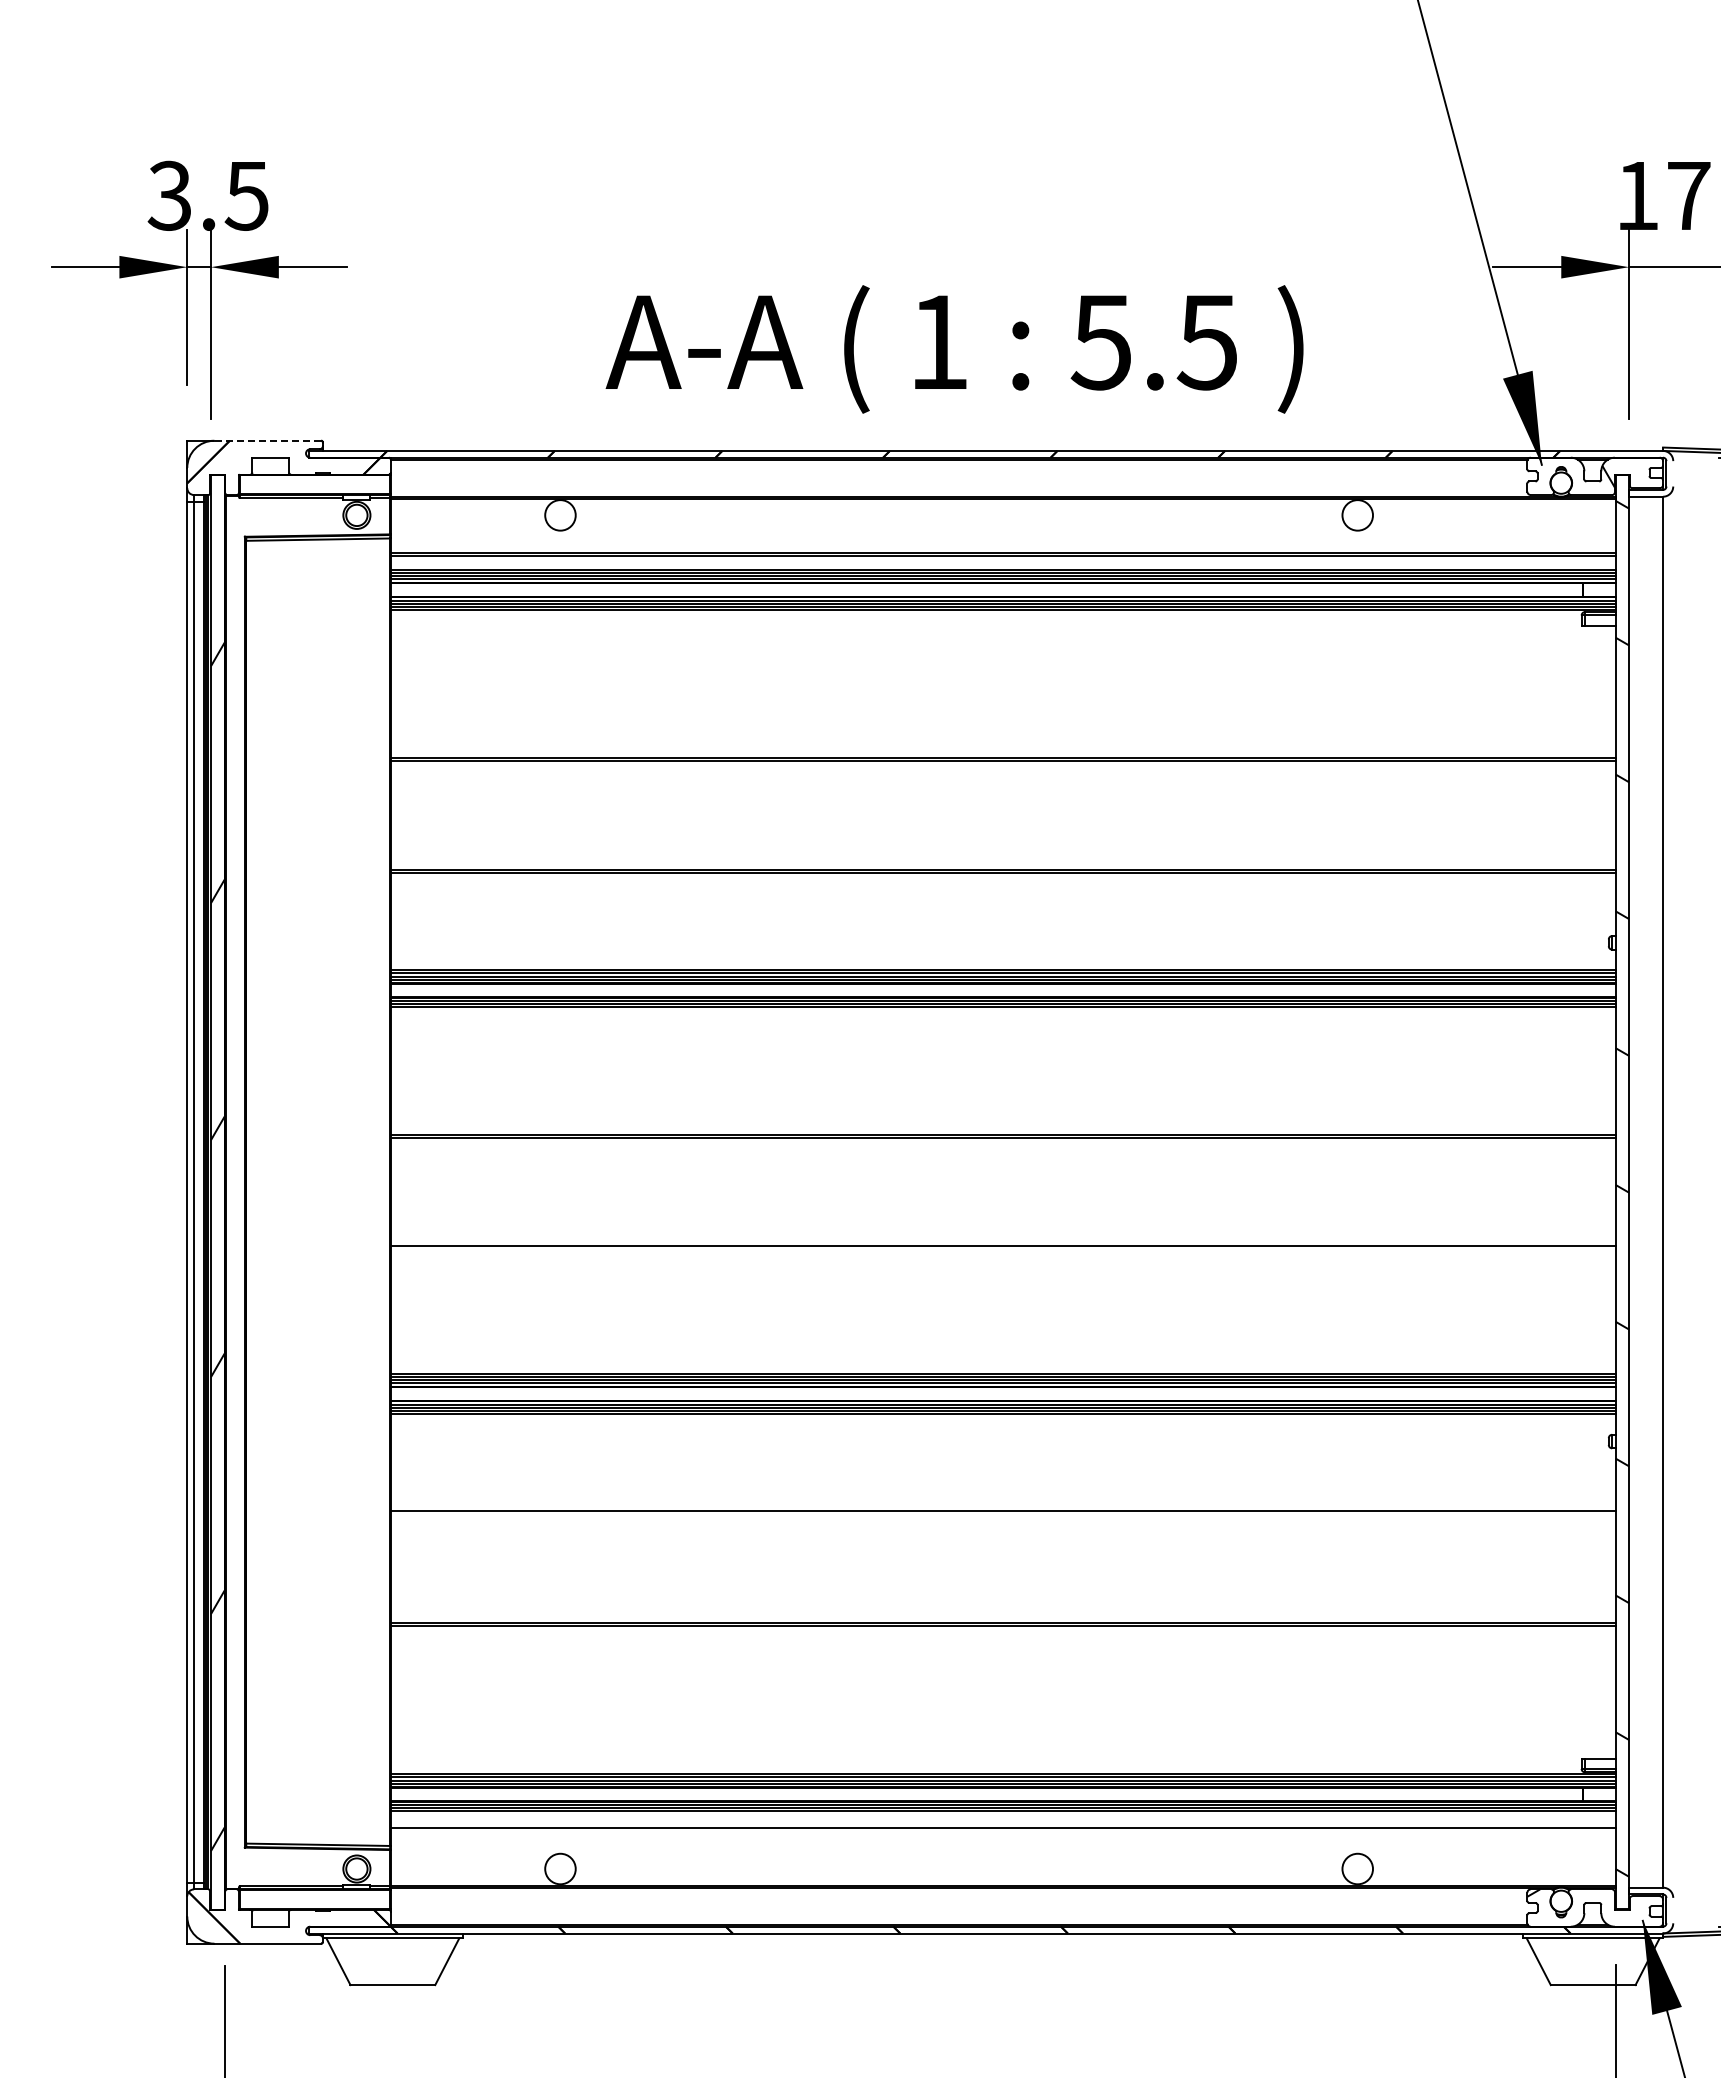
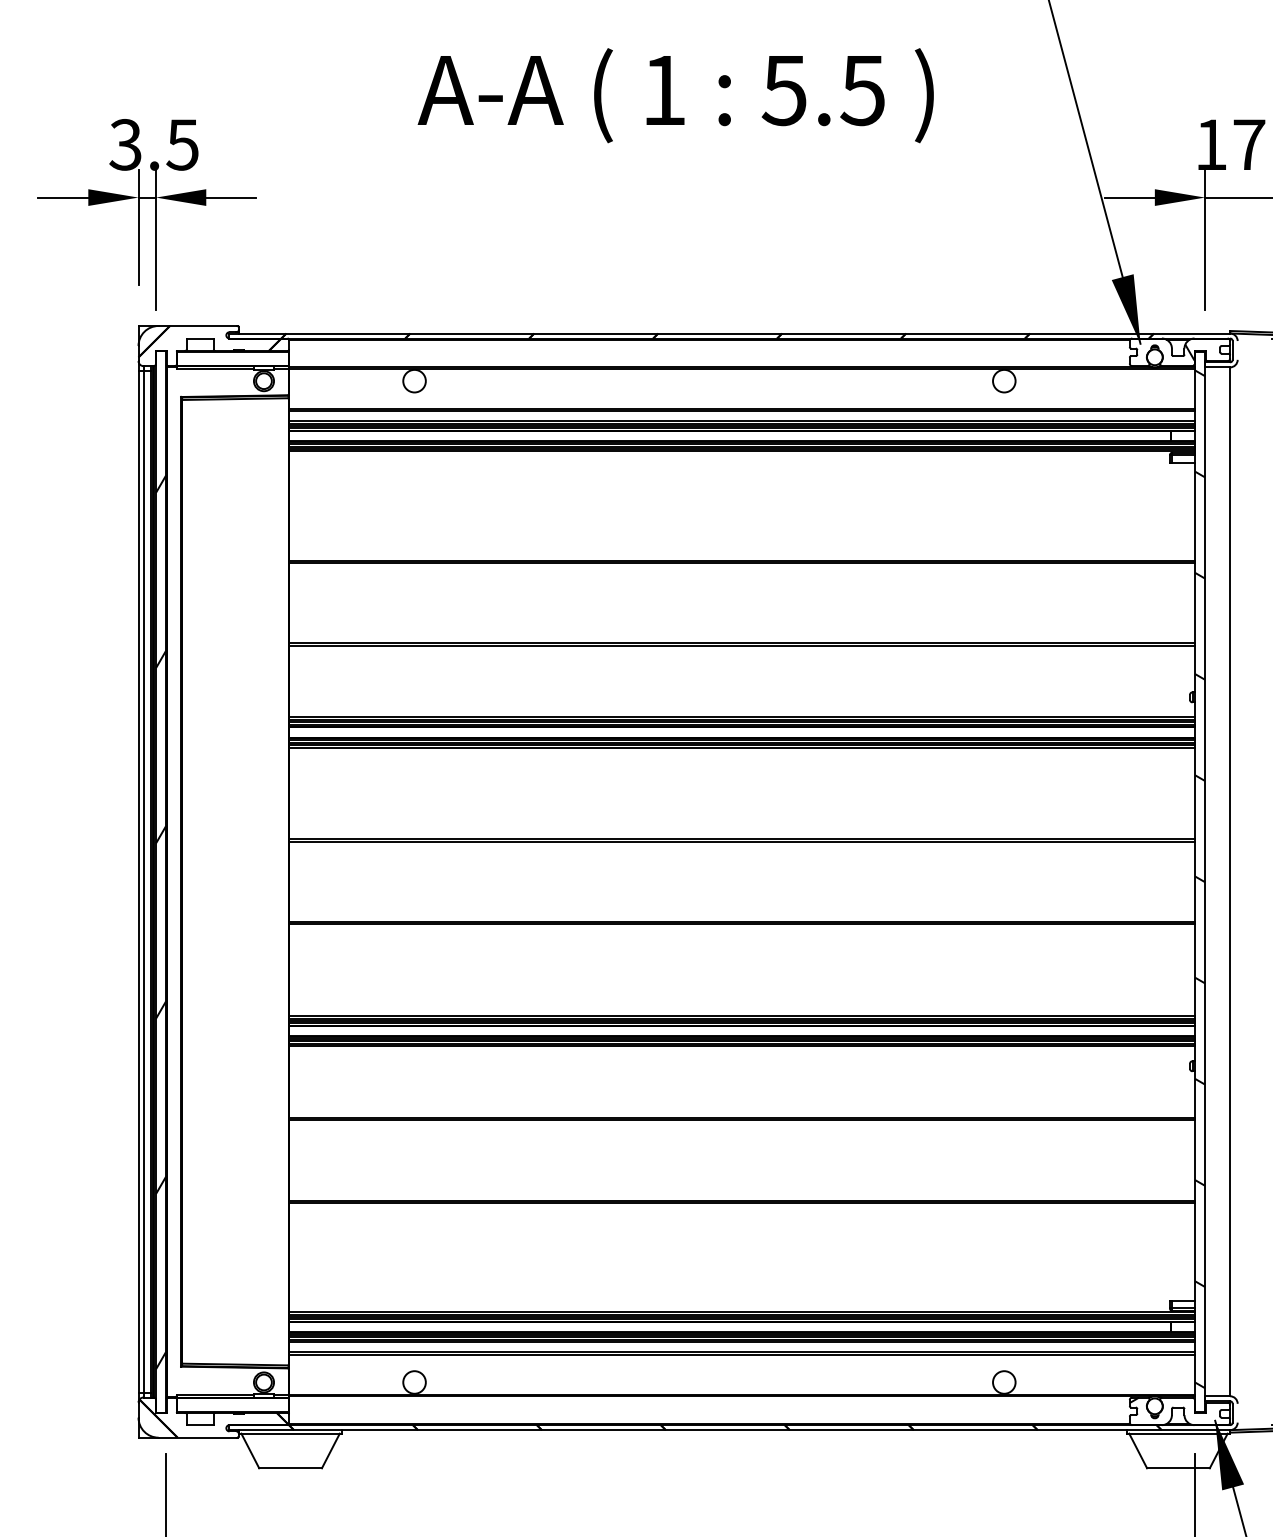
text: (954, 349) -> (675, 95), moved
line: (267, 440) -> (197, 325), dashed -> solid
line: (1002, 1010) -> (741, 747), added
line: (1002, 1249) -> (741, 924), added
line: (1002, 1514) -> (741, 1120), added
line: (1002, 1814) -> (741, 1342), added
line: (1002, 1831) -> (741, 1354), added

